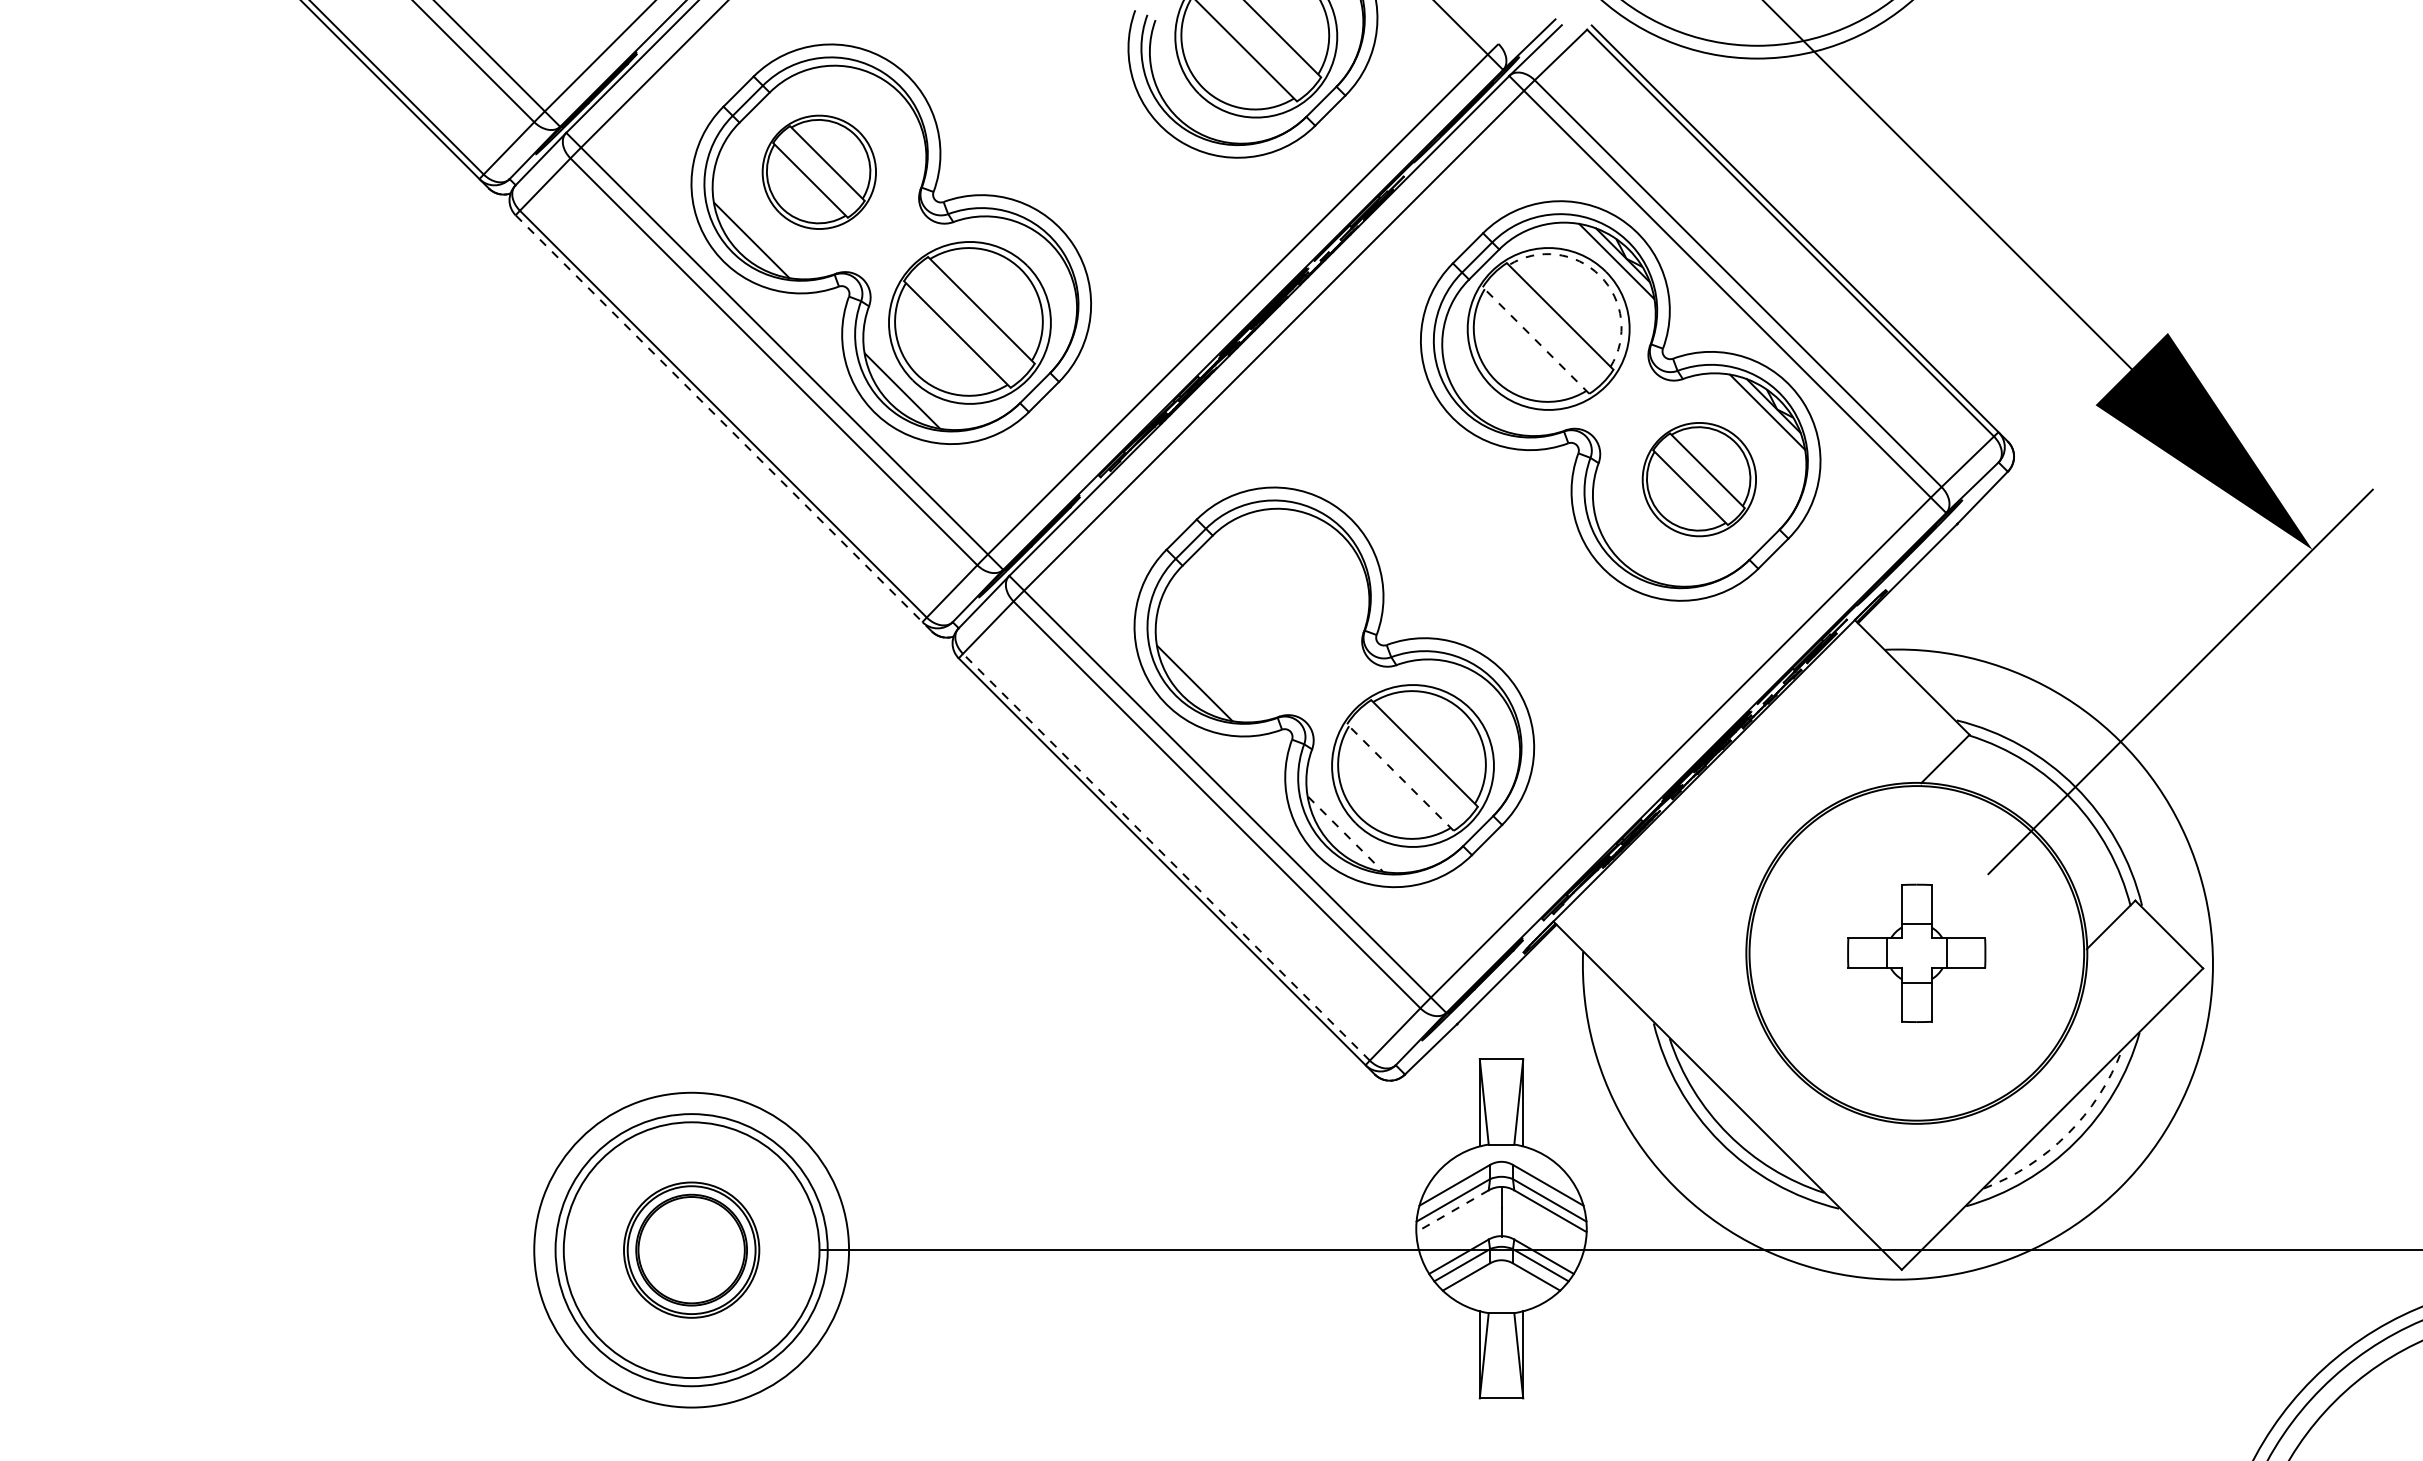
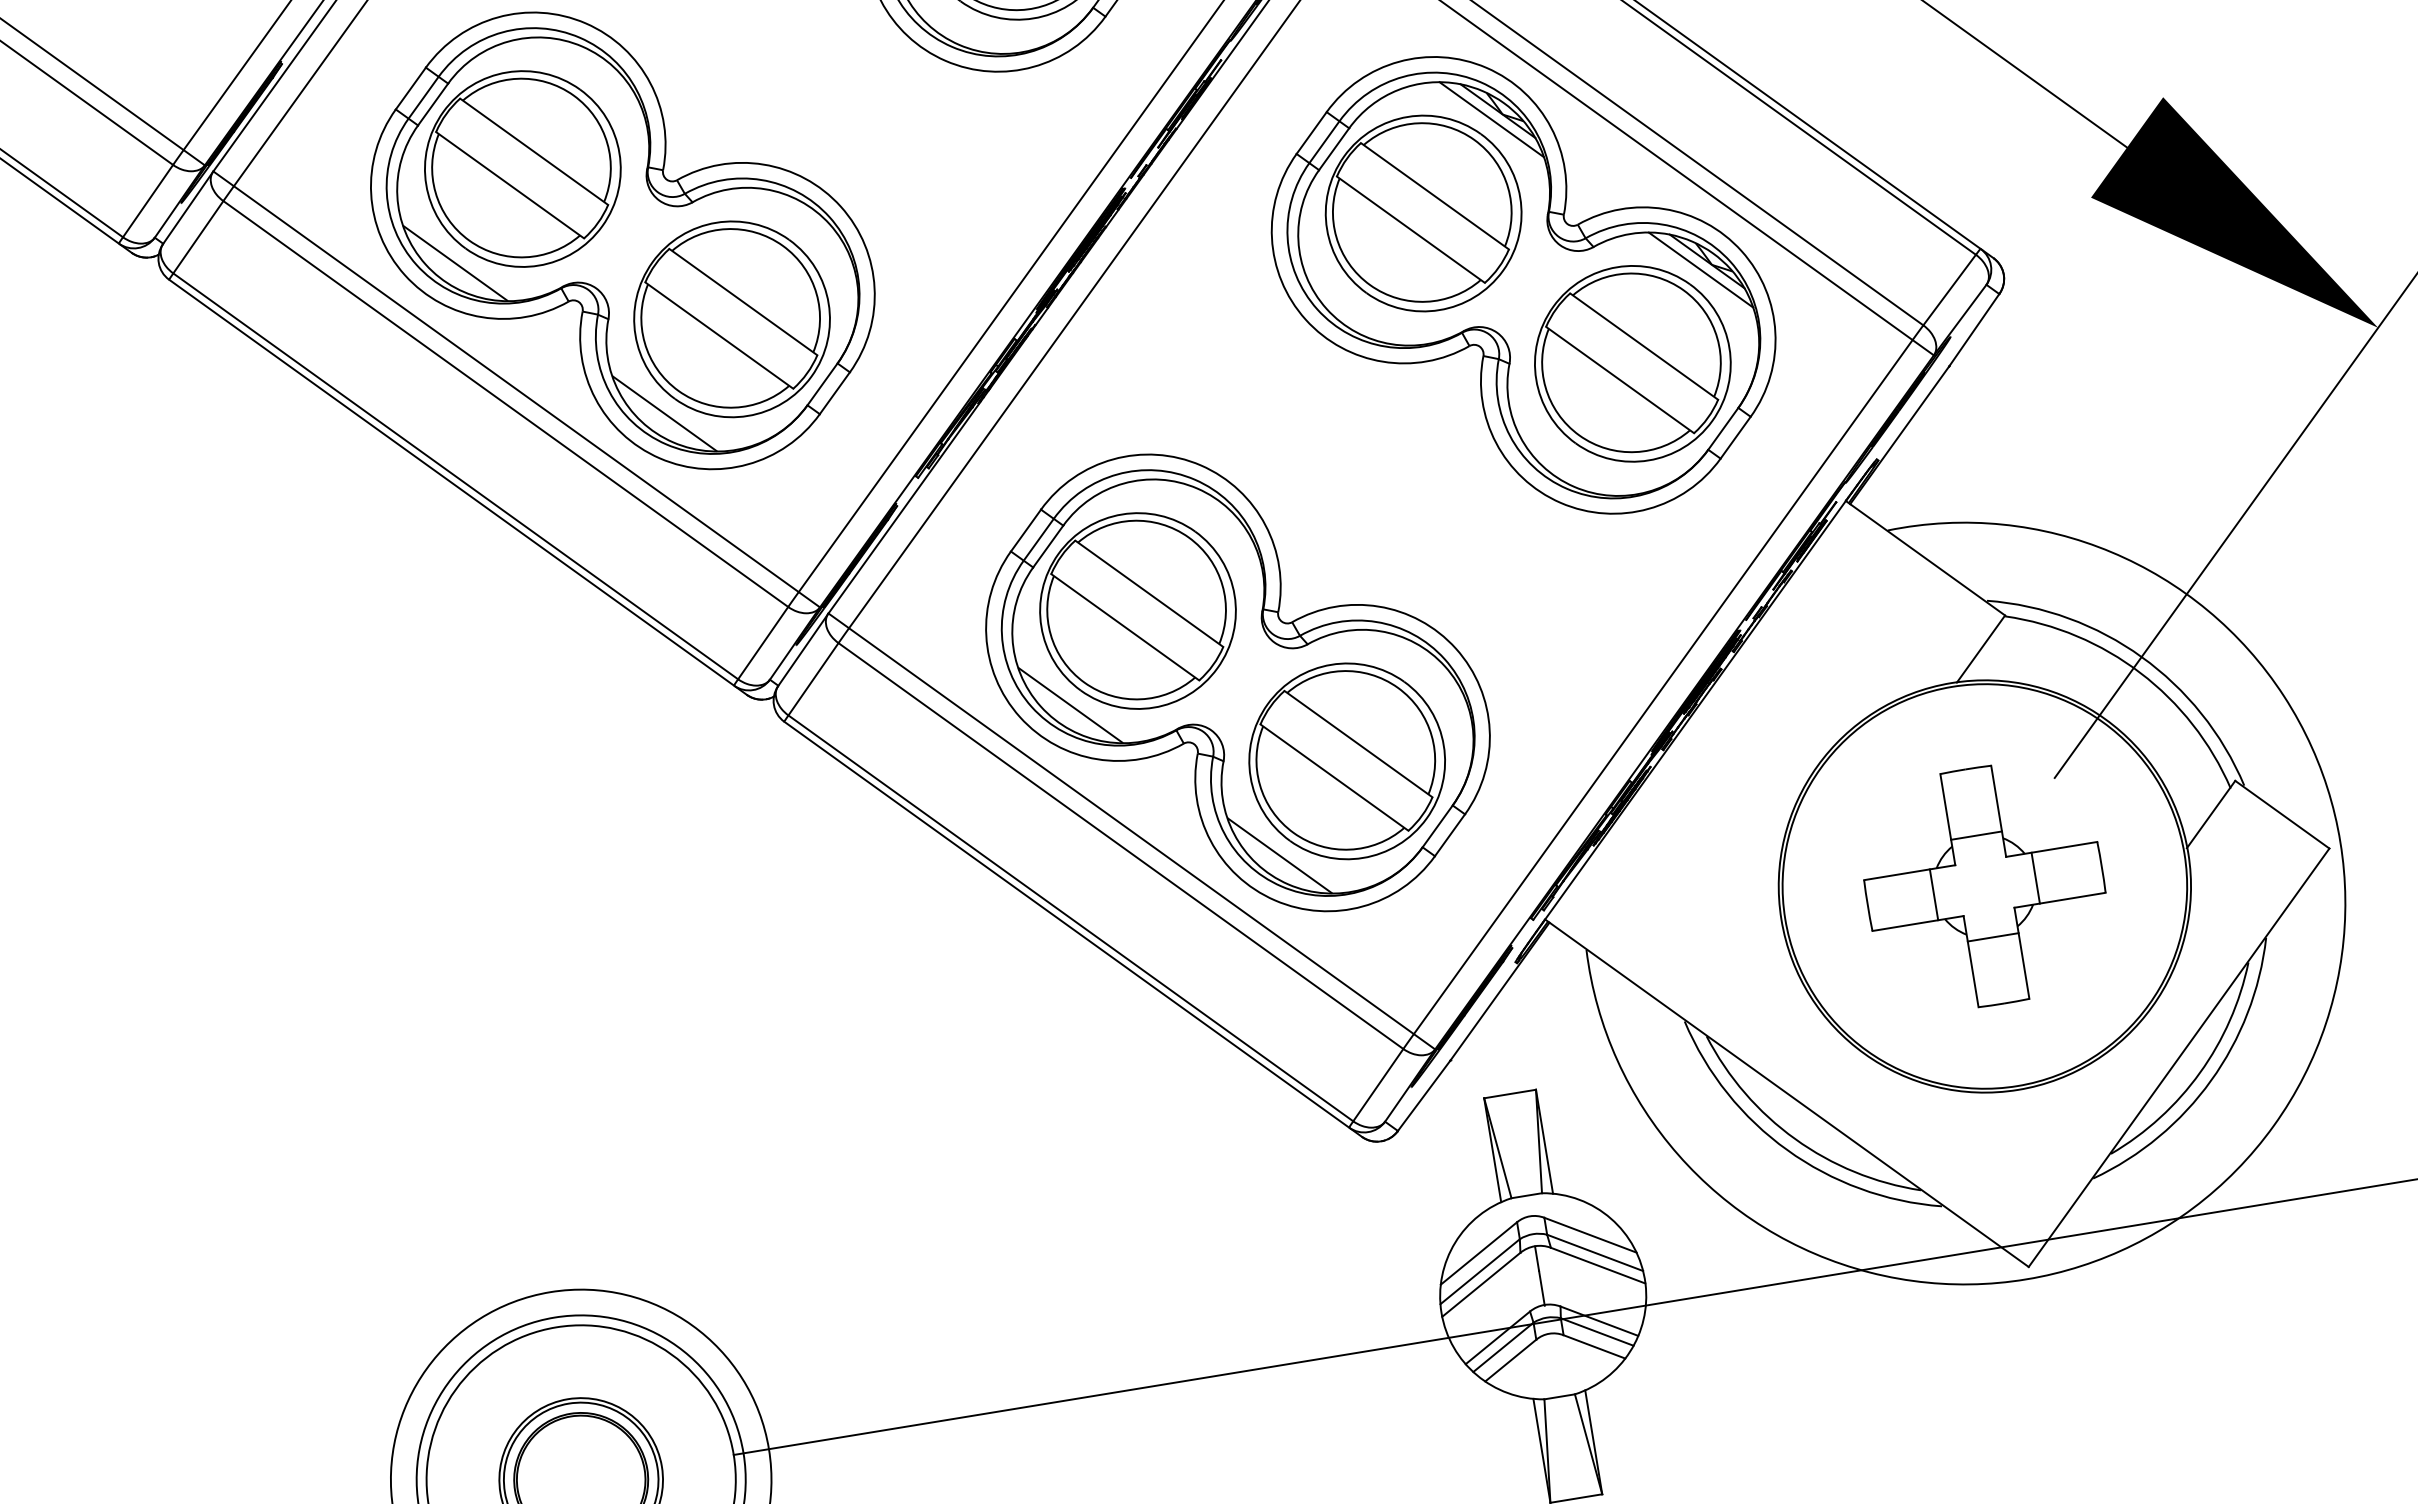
part: (819, 172) -> (523, 169), size x1.43
arc: (1599, 275) -> (1473, 139), dashed -> solid
line: (1535, 340) -> (1410, 229), dashed -> solid
line: (723, 423) -> (457, 487), dashed -> solid
part: (1699, 479) -> (1633, 363), size x1.43
part: (1262, 615) -> (1138, 611), added
line: (1400, 777) -> (1334, 777), dashed -> solid
line: (1345, 834) -> (1280, 856), dashed -> solid
line: (1166, 857) -> (1070, 918), dashed -> solid
part: (1916, 953) -> (1984, 886), size x1.43
arc: (2067, 1134) -> (2200, 1073), dashed -> solid
line: (1452, 1211) -> (1481, 1285), dashed -> solid

